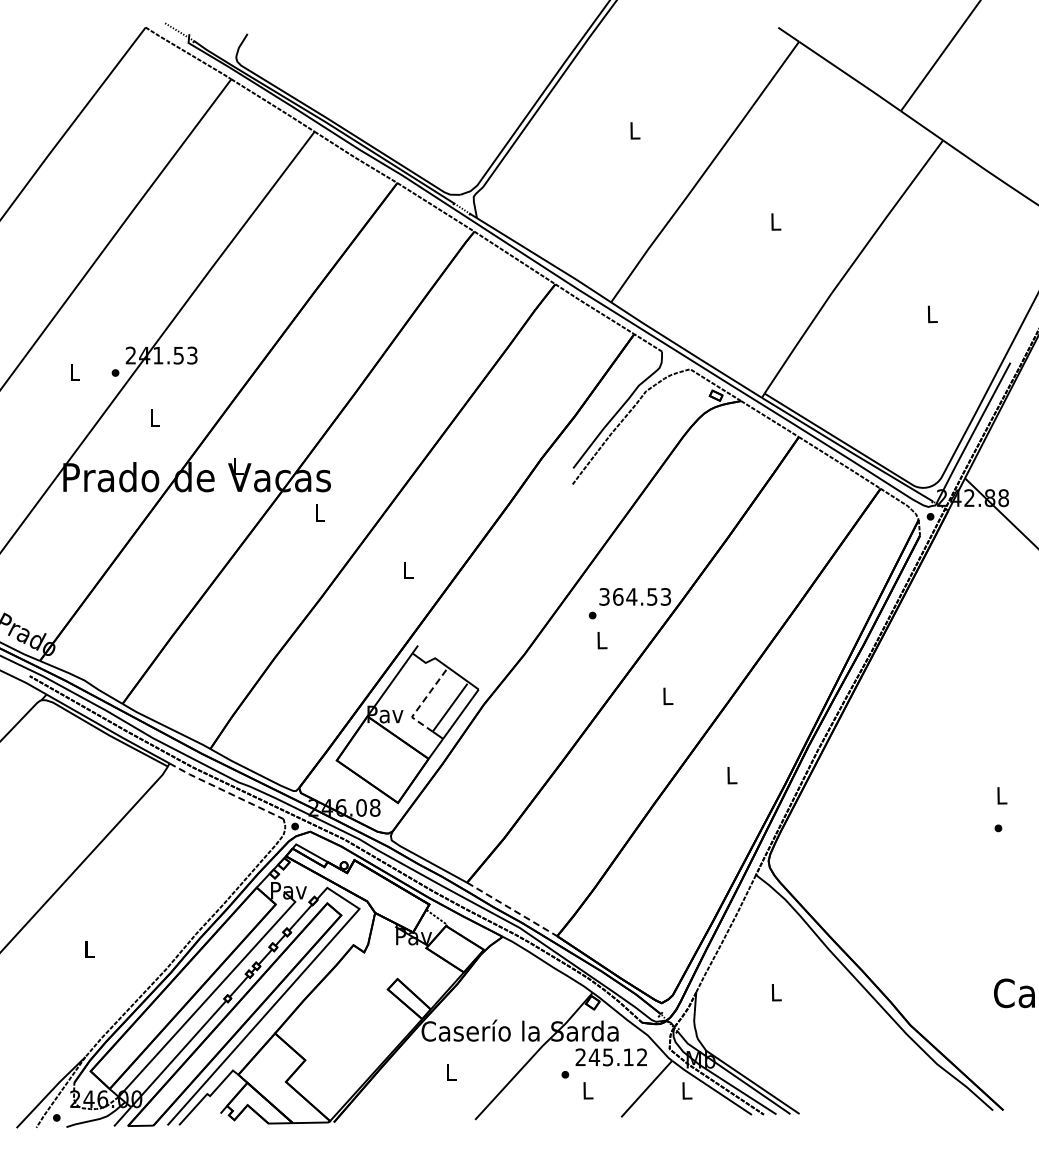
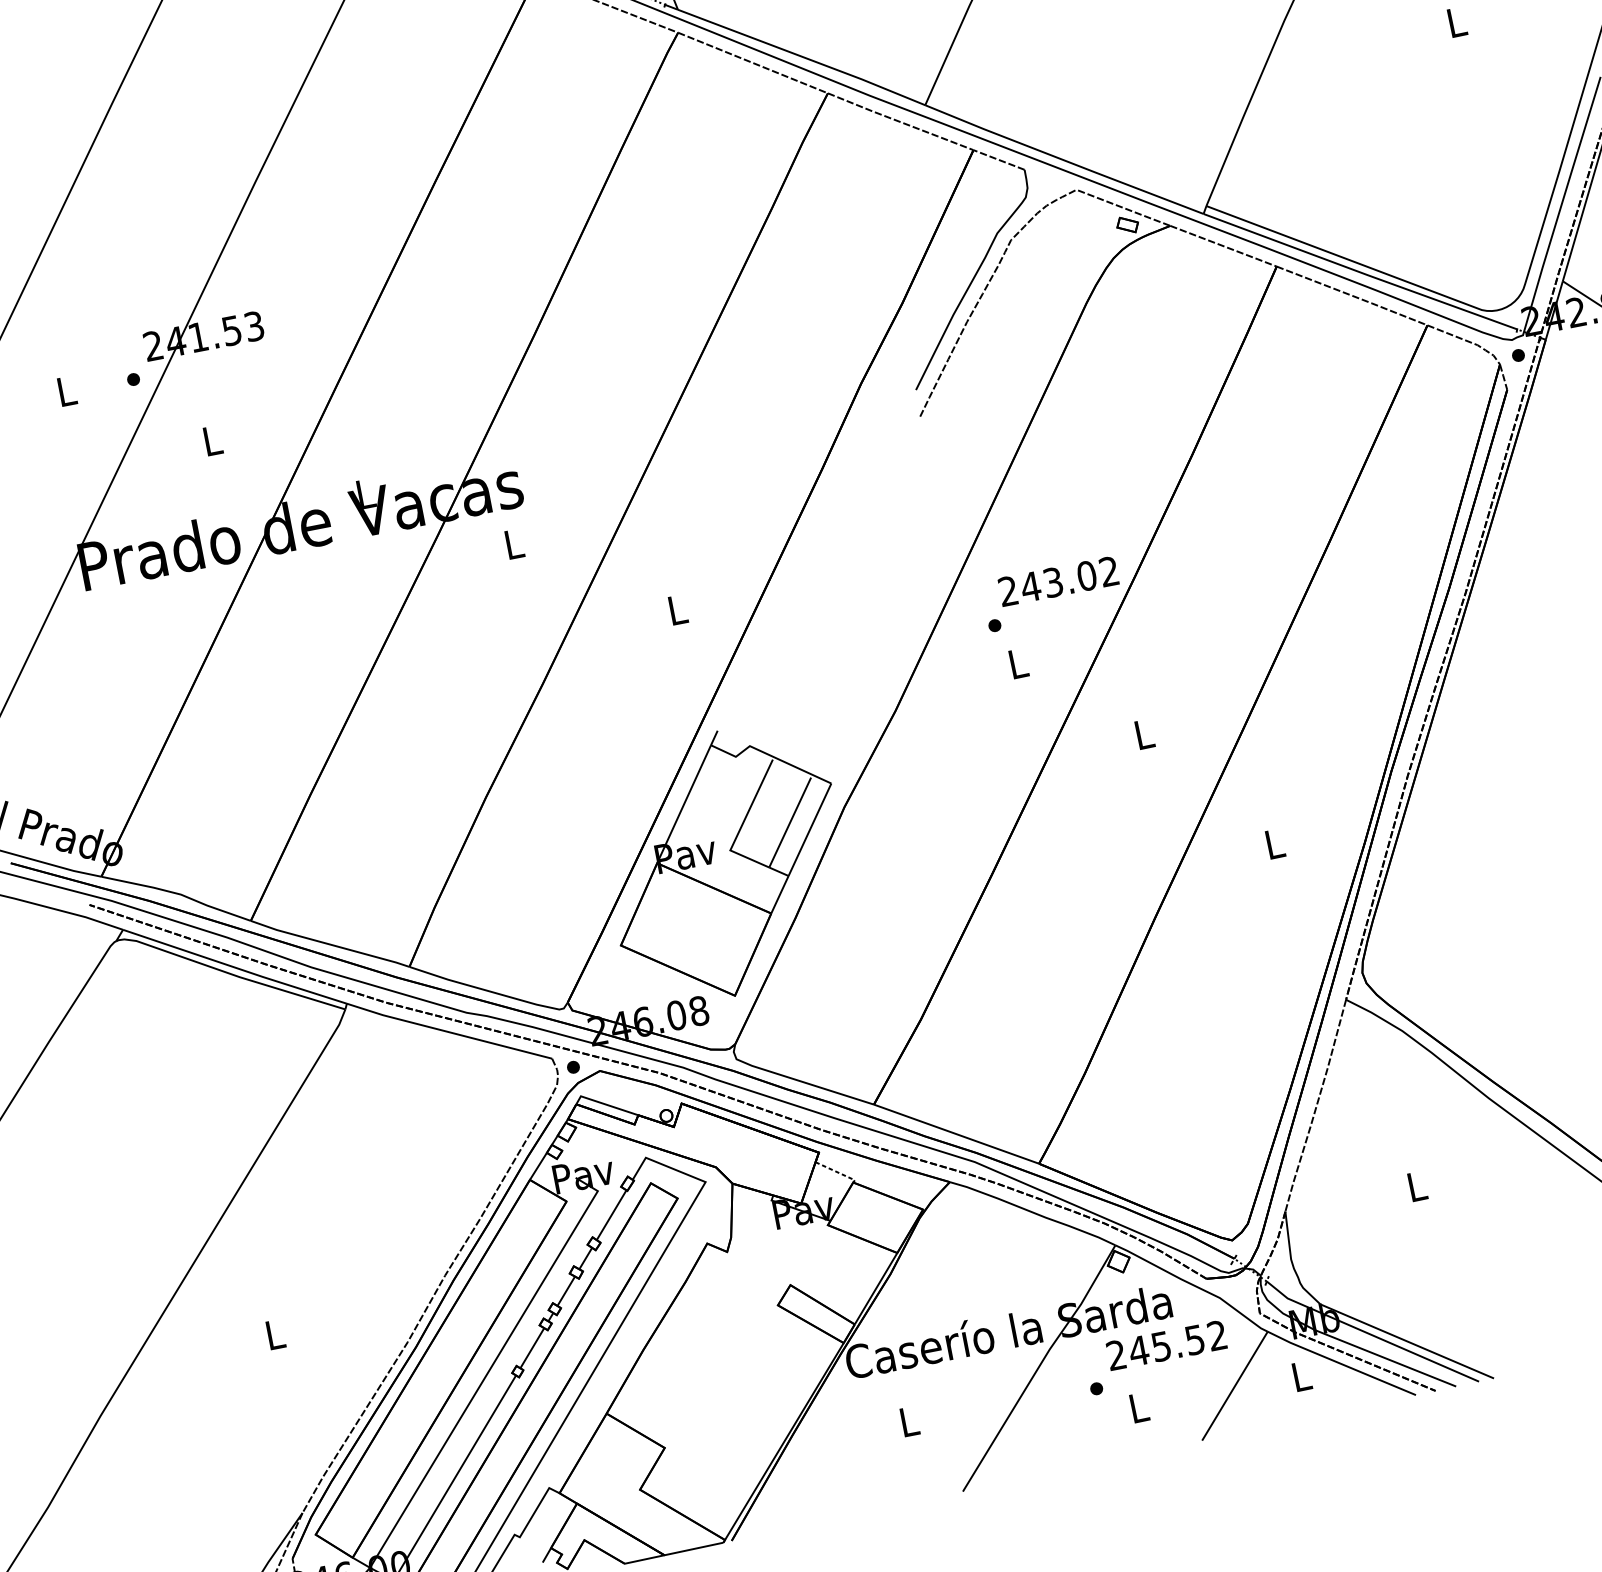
text: (635, 596) -> (1059, 580), 364.53 -> 243.02
line: (421, 703) -> (741, 824), dashed -> solid
line: (226, 791) -> (449, 1031), dashed -> solid
line: (512, 909) -> (957, 1134), dashed -> solid
text: (628, 1057) -> (1194, 1340), 245.12 -> 245.52

